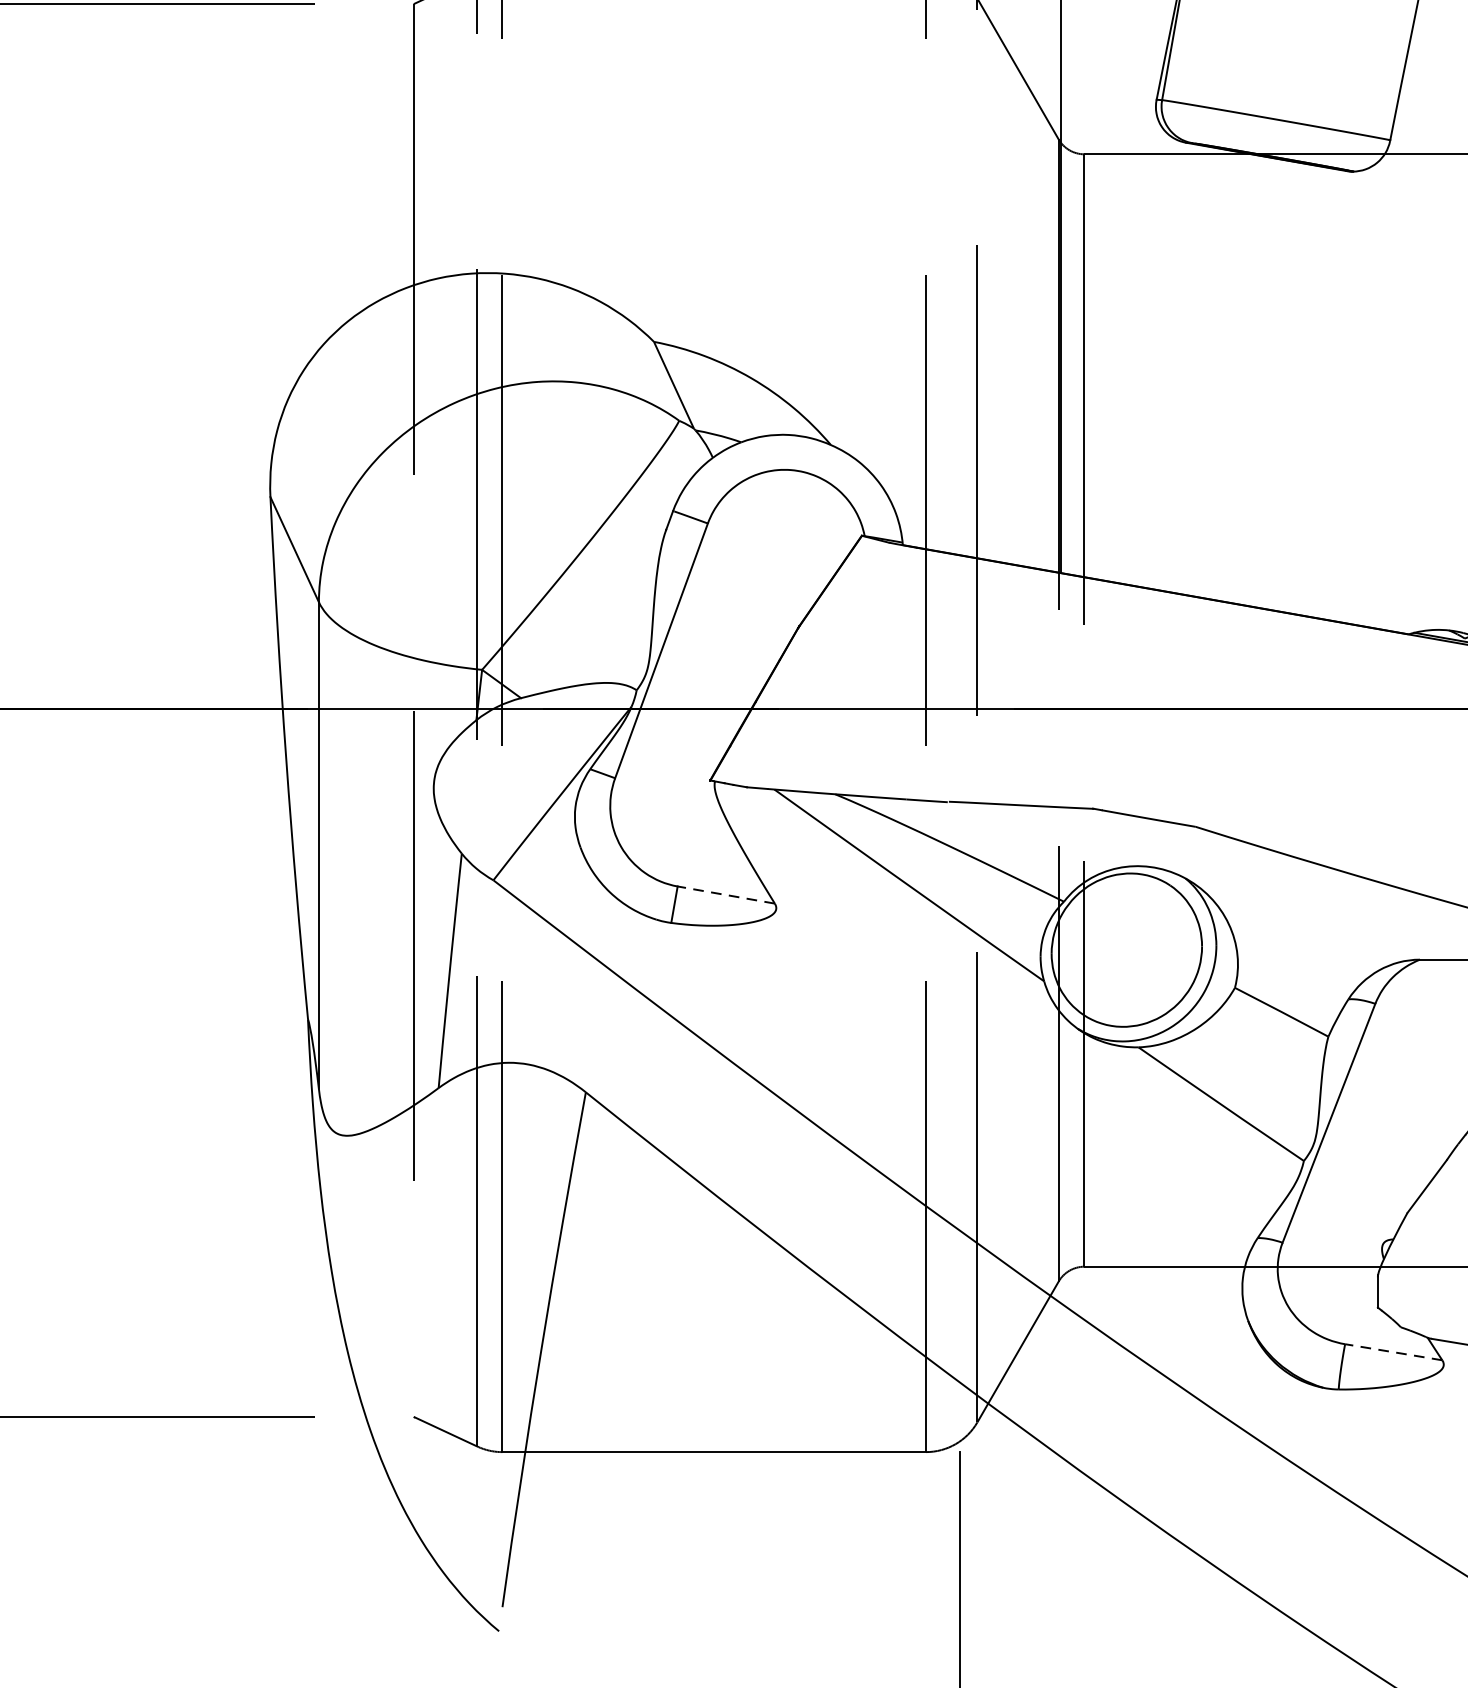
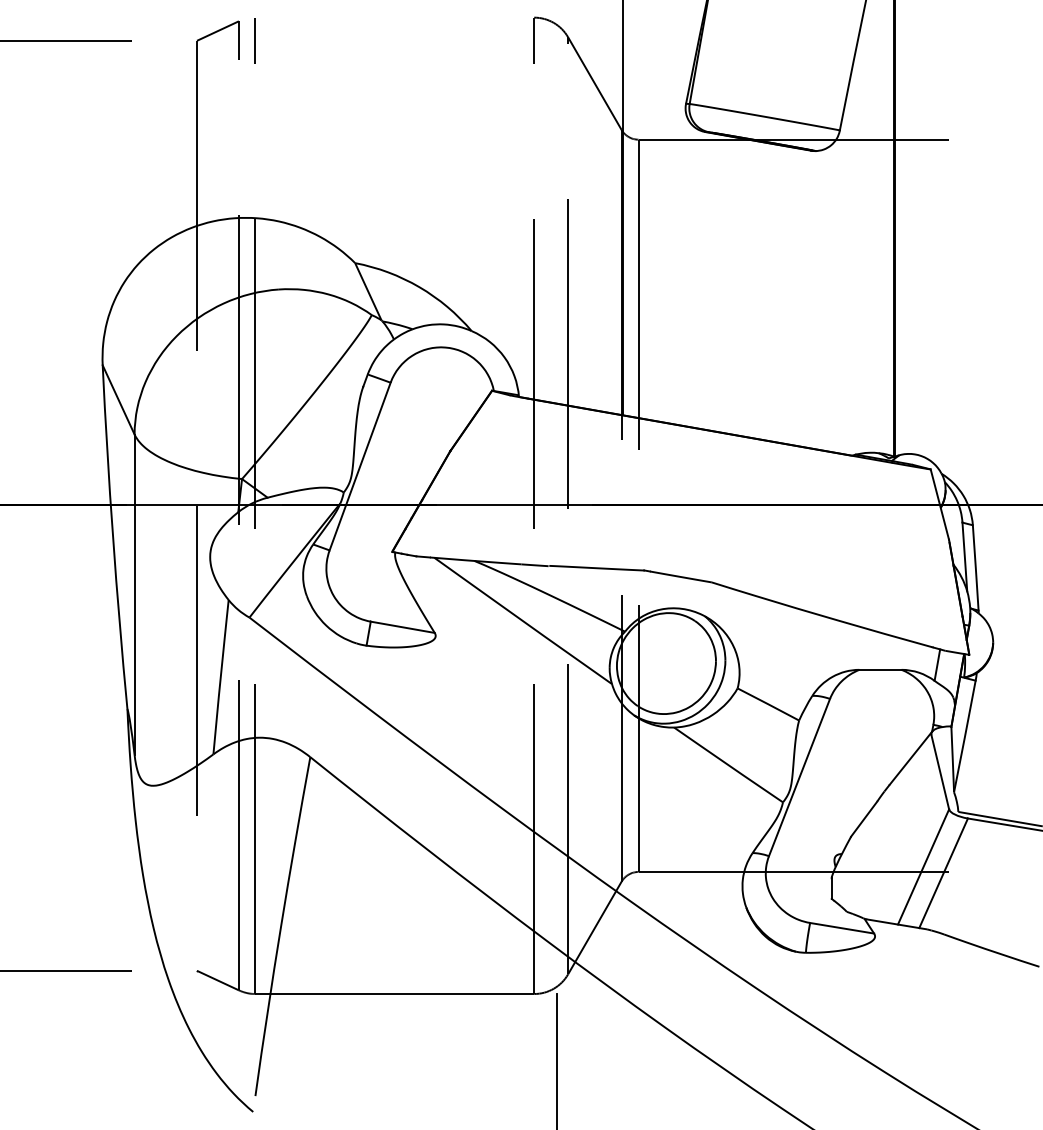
line: (725, 895) -> (402, 627), dashed -> solid
line: (1392, 1352) -> (841, 928), dashed -> solid

